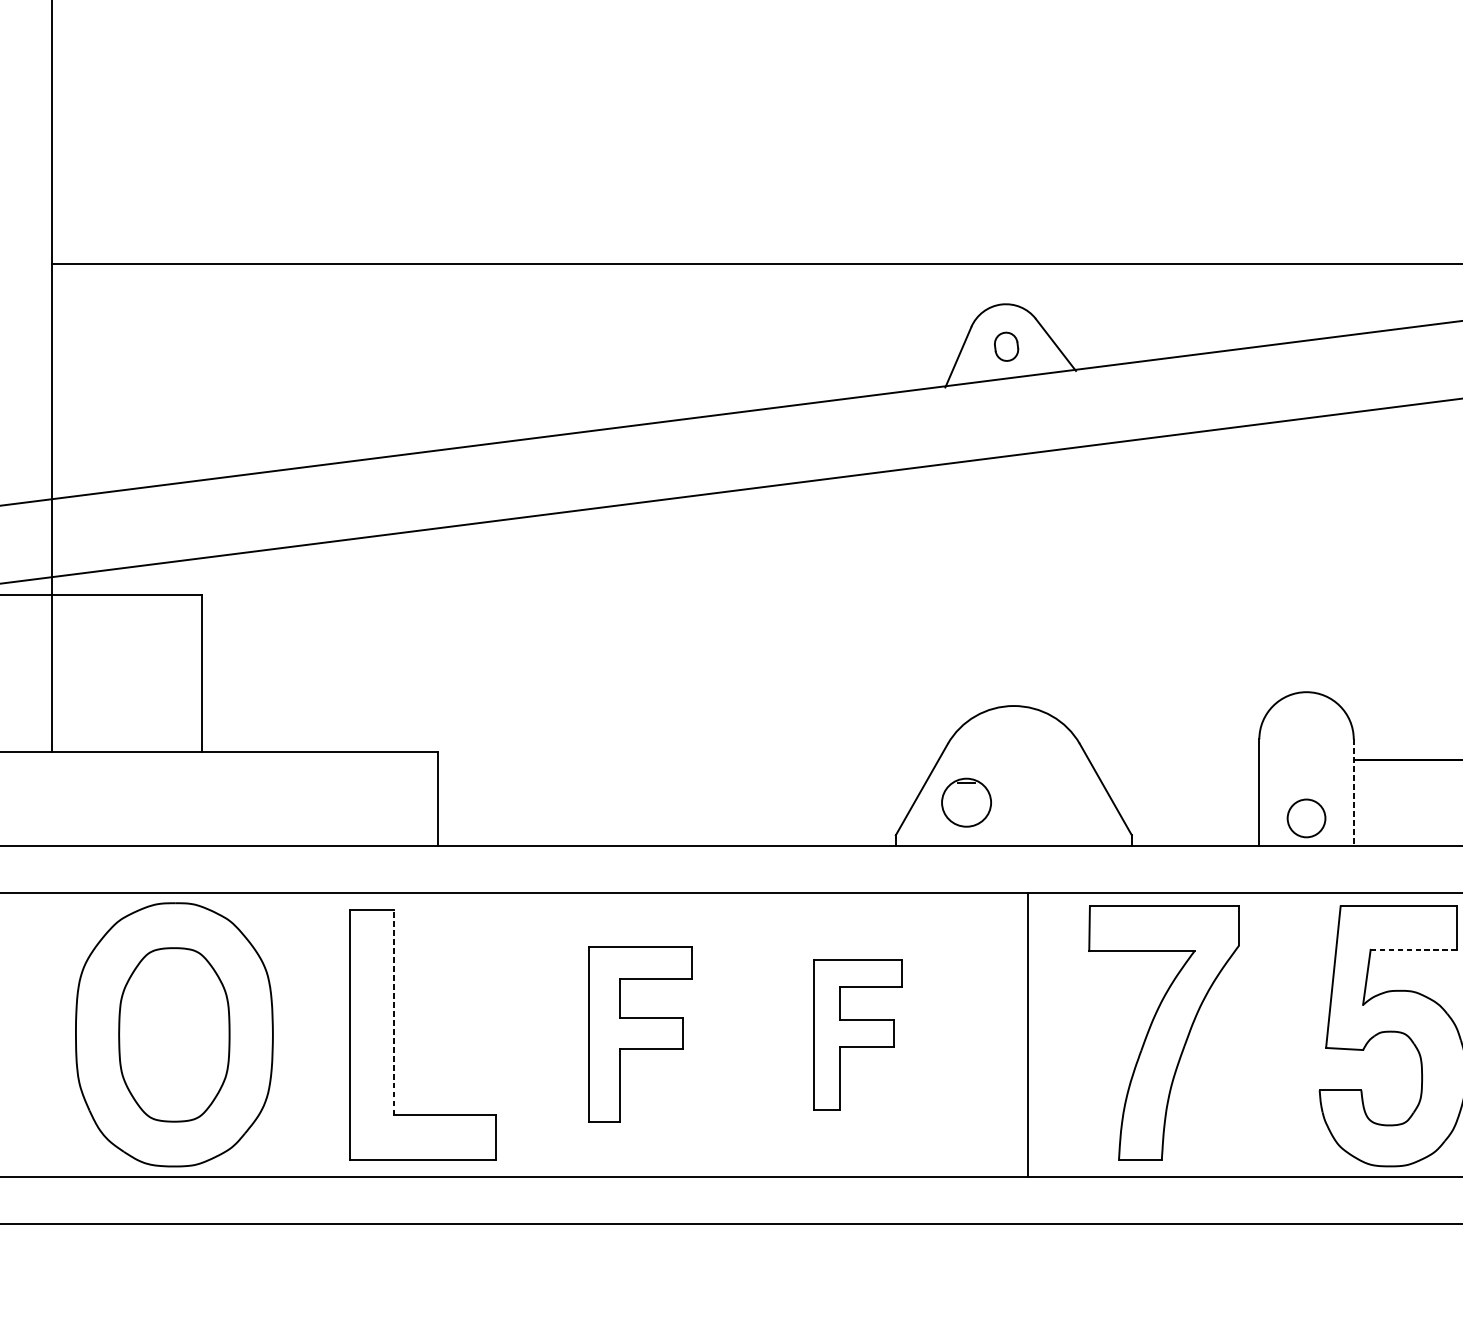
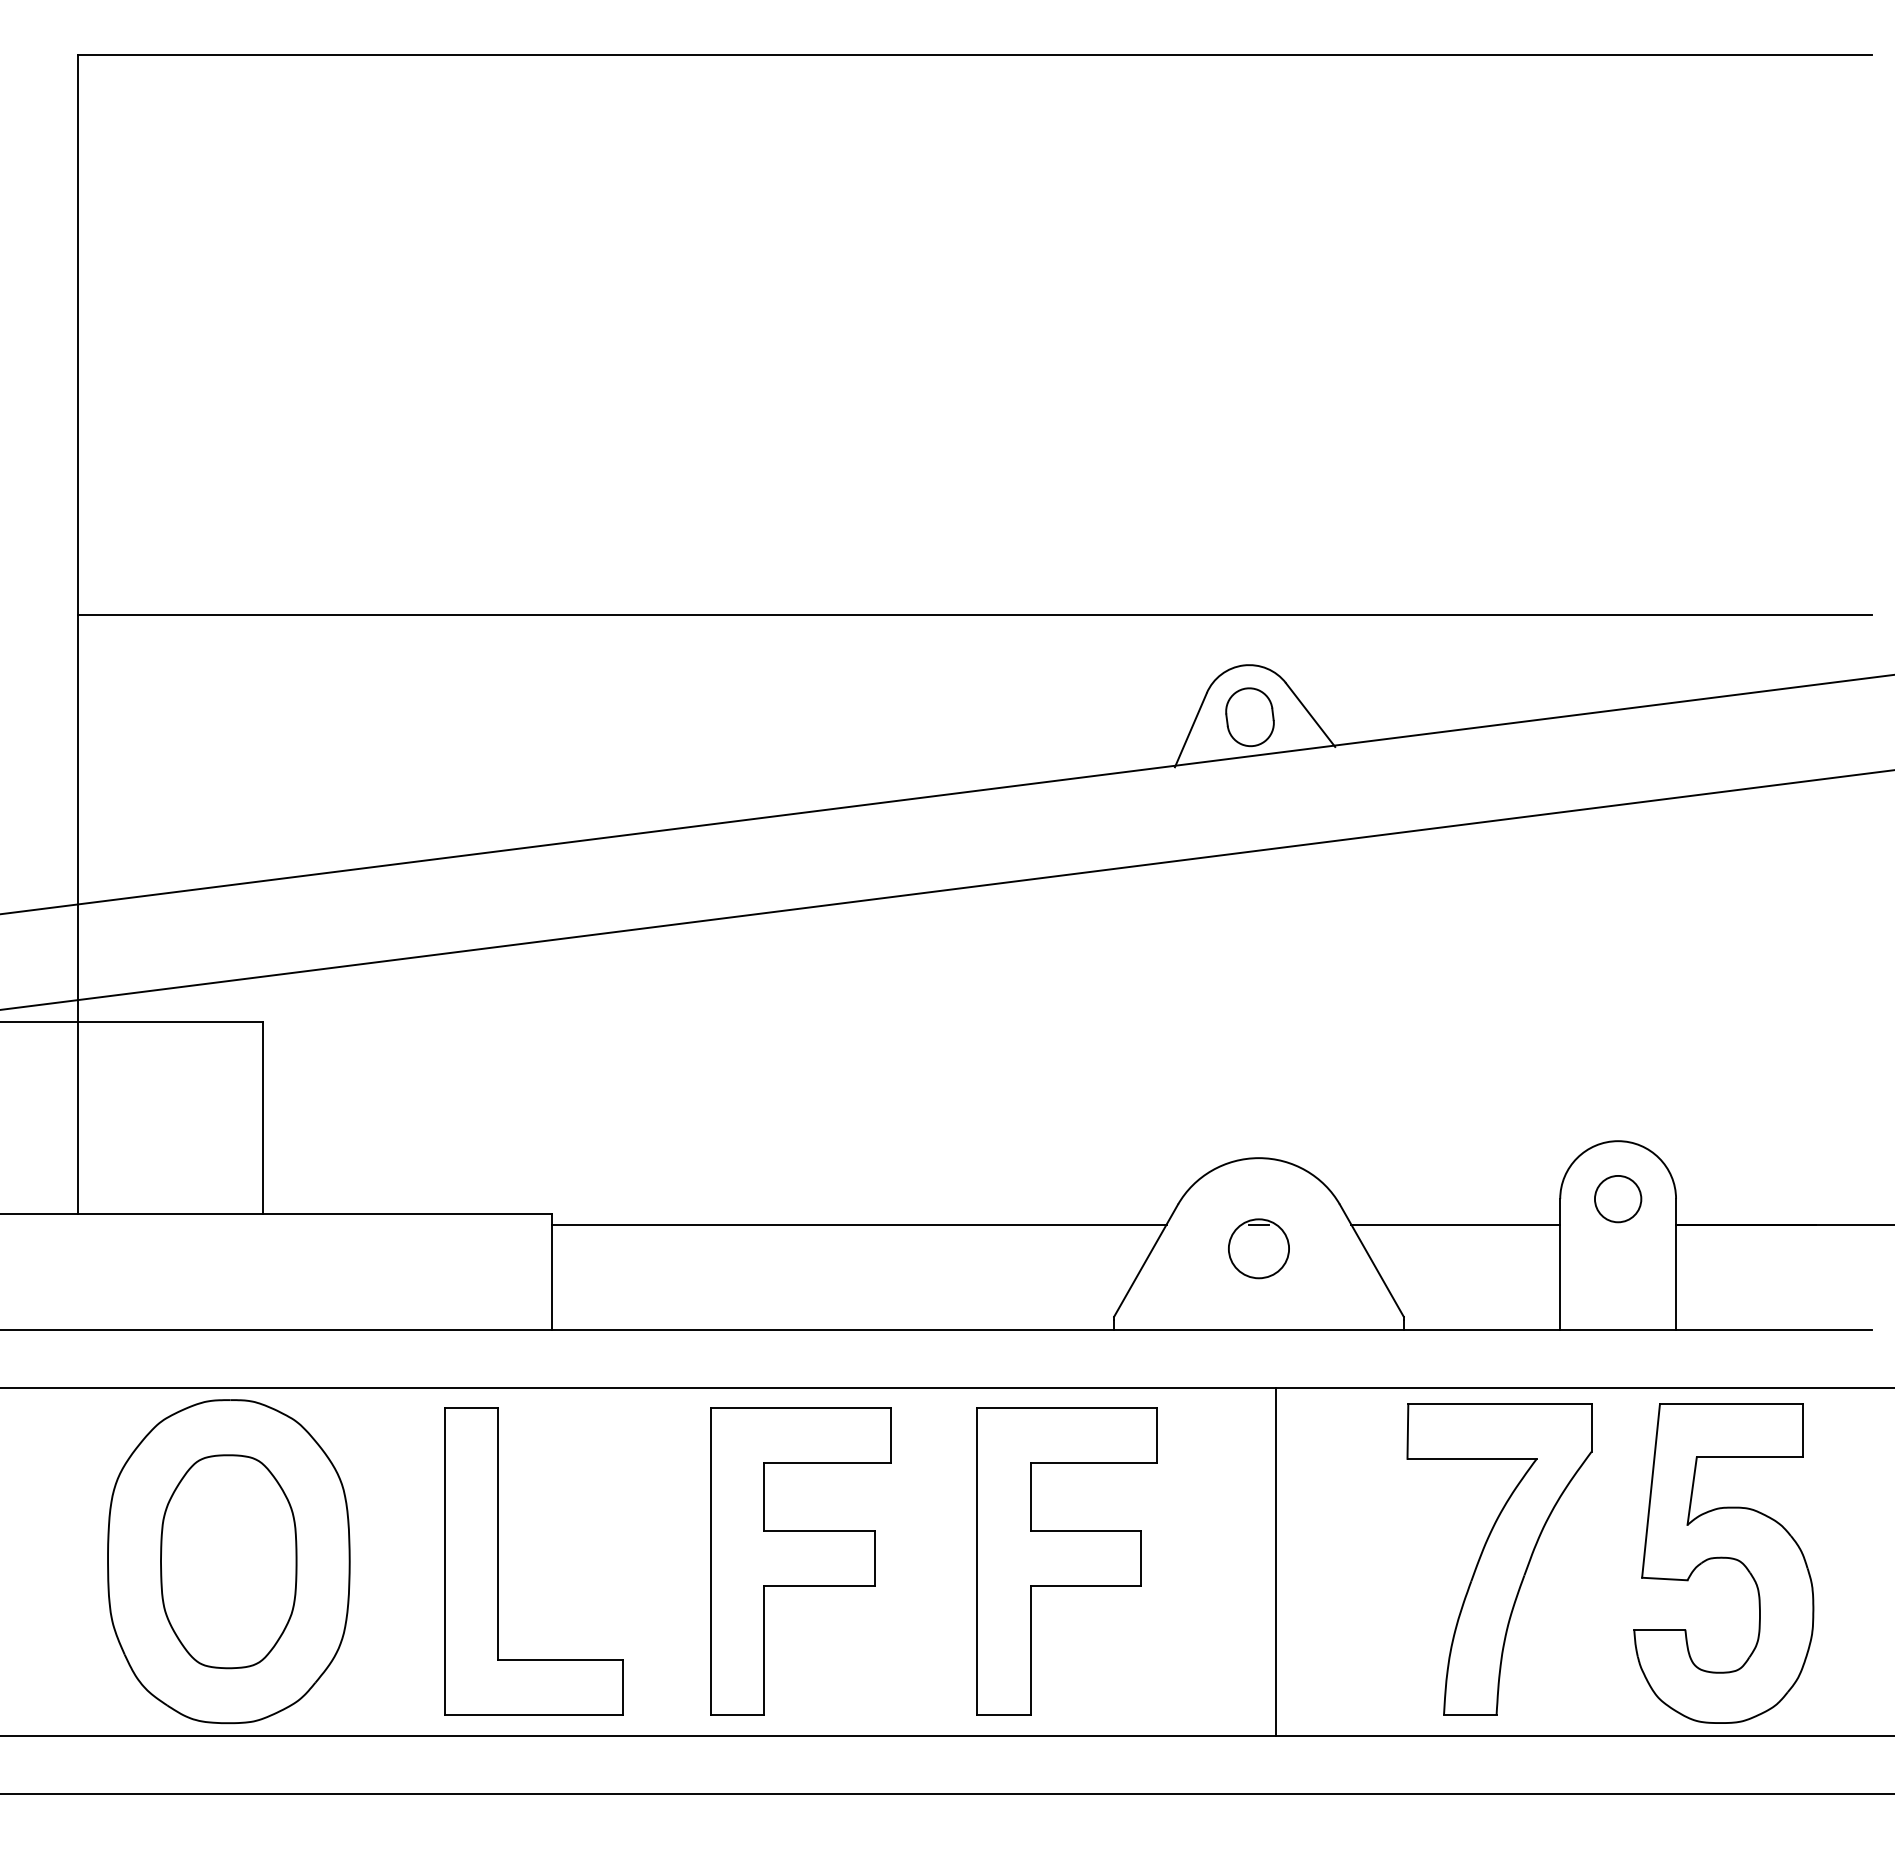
part: (1006, 346) -> (1249, 717), size x1.67
line: (688, 760) -> (859, 1224), added
line: (1174, 760) -> (1455, 1224), added
line: (1354, 793) -> (1676, 1265), dashed -> solid
part: (966, 802) -> (1258, 1248), moved
circle: (1306, 818) -> (1618, 1199), moved
line: (1414, 949) -> (1750, 1457), dashed -> solid
line: (393, 1011) -> (497, 1533), dashed -> solid
part: (1164, 1033) -> (1499, 1559), moved
part: (640, 1034) -> (800, 1561), size x1.43
part: (857, 1034) -> (1066, 1561), size x1.67

